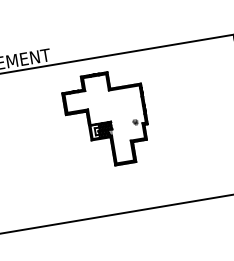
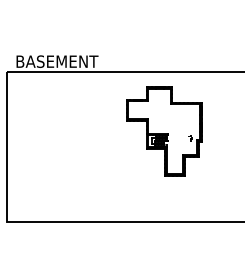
part: (107, 119) -> (164, 131), moved

